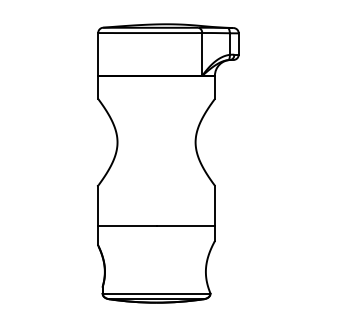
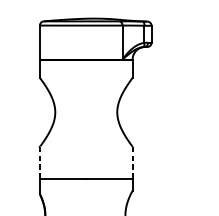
line: (214, 205) -> (132, 162), solid -> dashed
line: (98, 206) -> (40, 163), solid -> dashed

